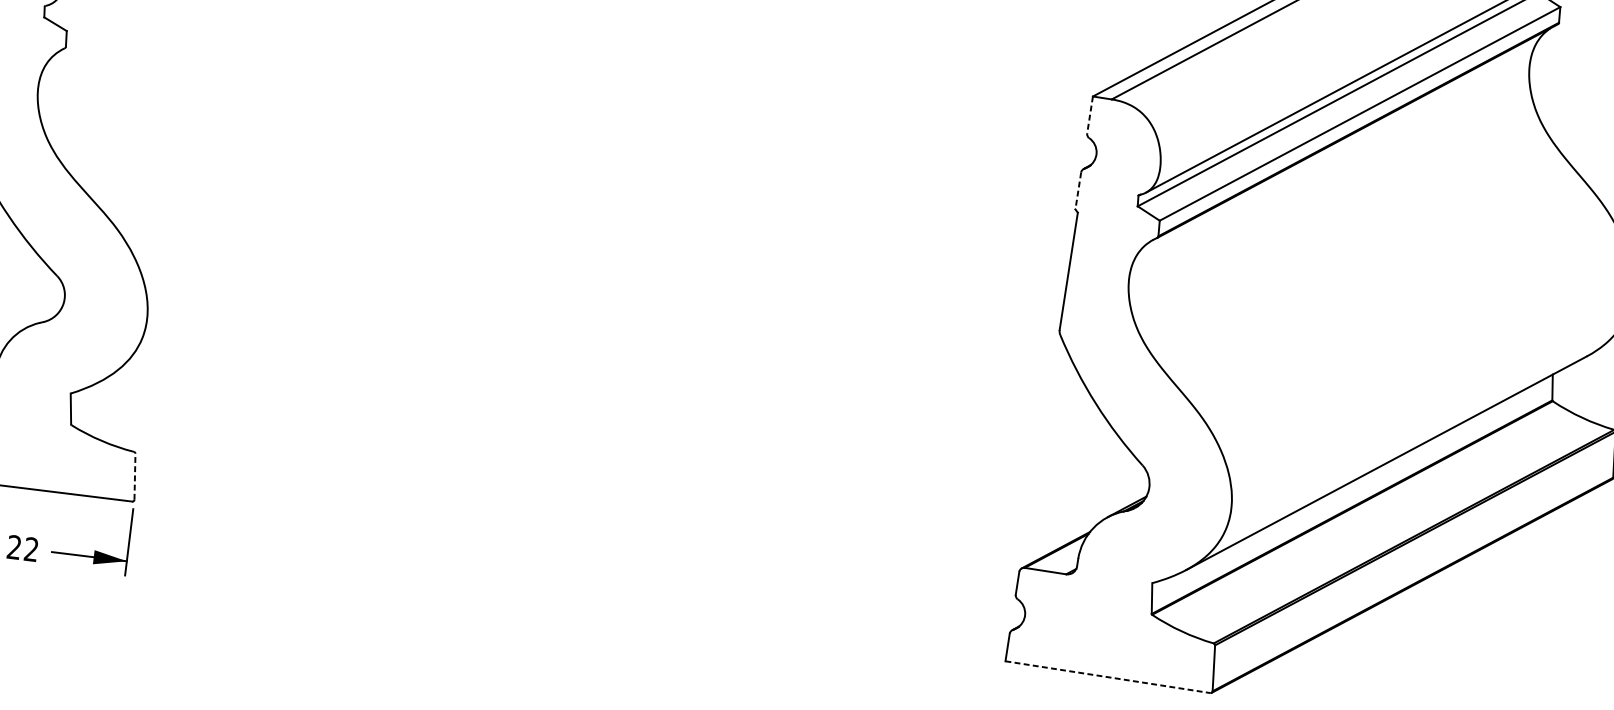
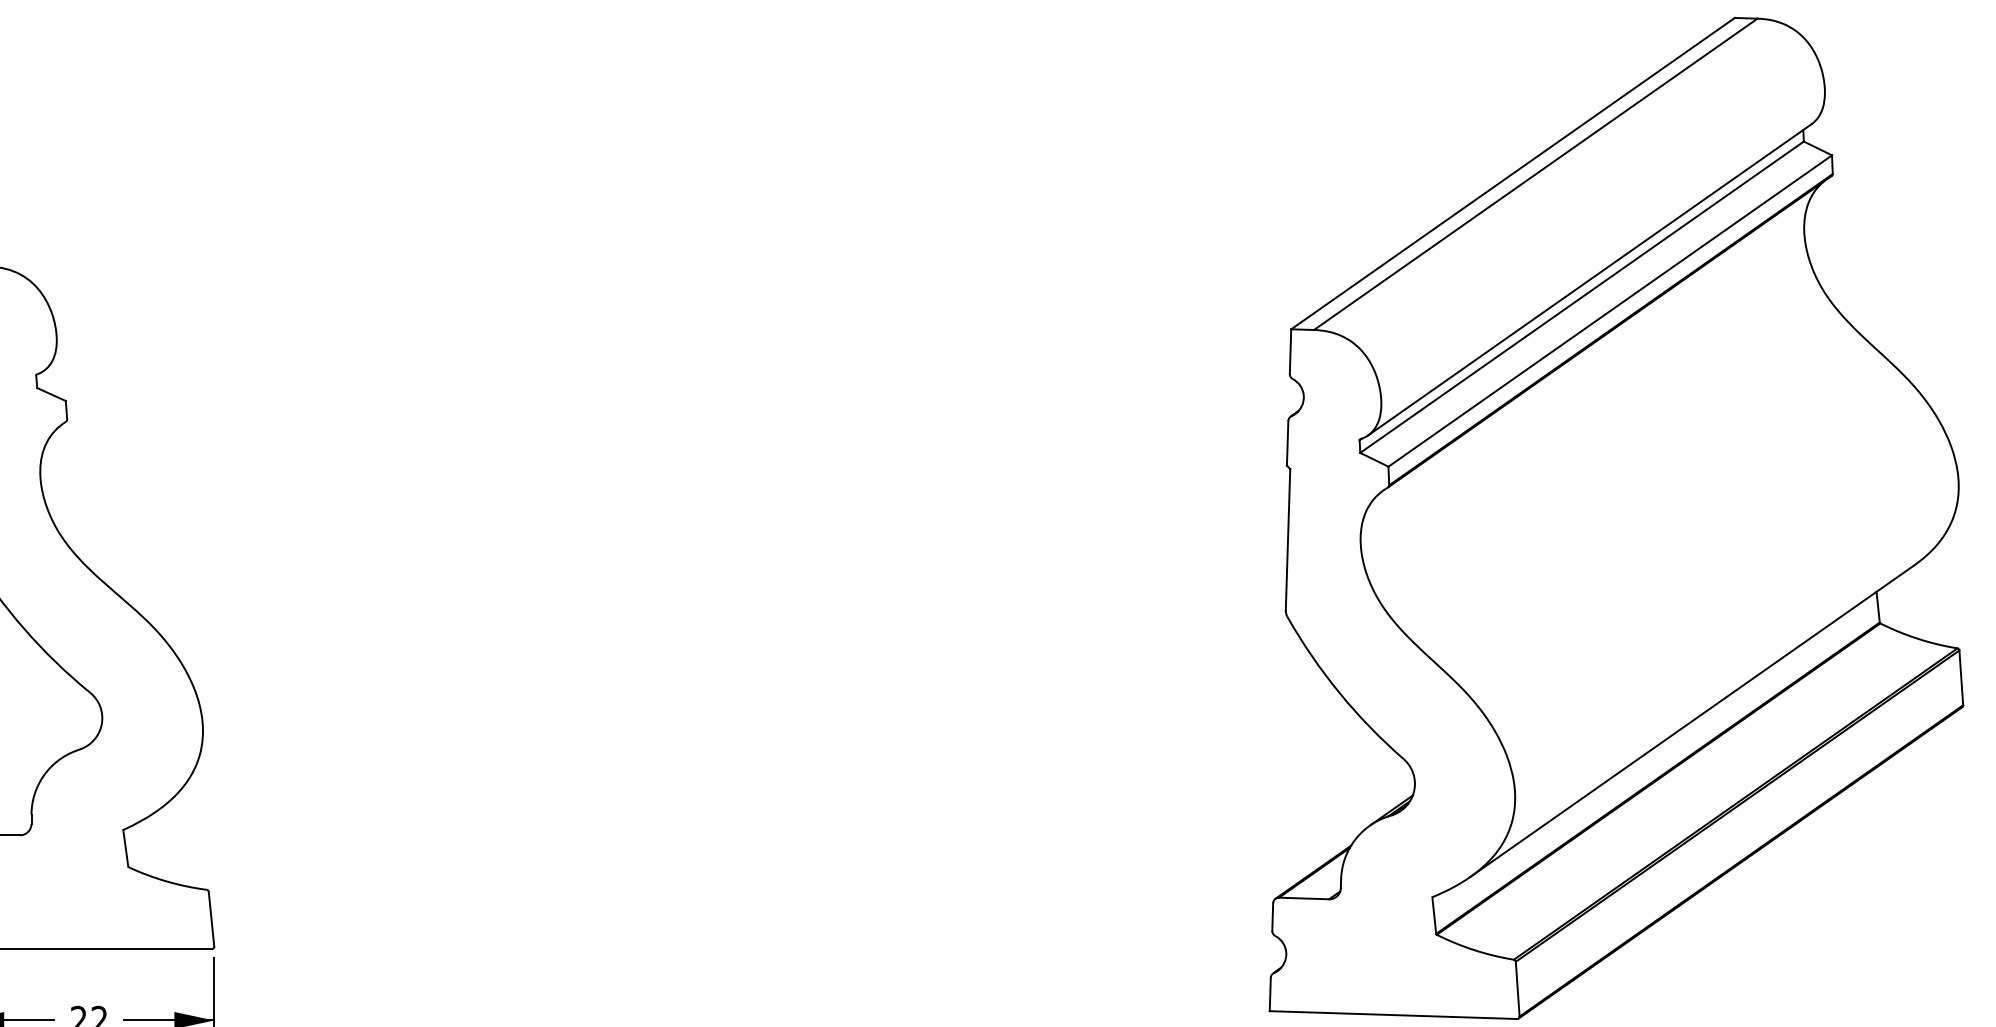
line: (1089, 115) -> (1290, 352), dashed -> solid
line: (1078, 191) -> (1287, 443), dashed -> solid
line: (135, 476) -> (211, 918), dashed -> solid
line: (1107, 677) -> (1393, 1015), dashed -> solid

